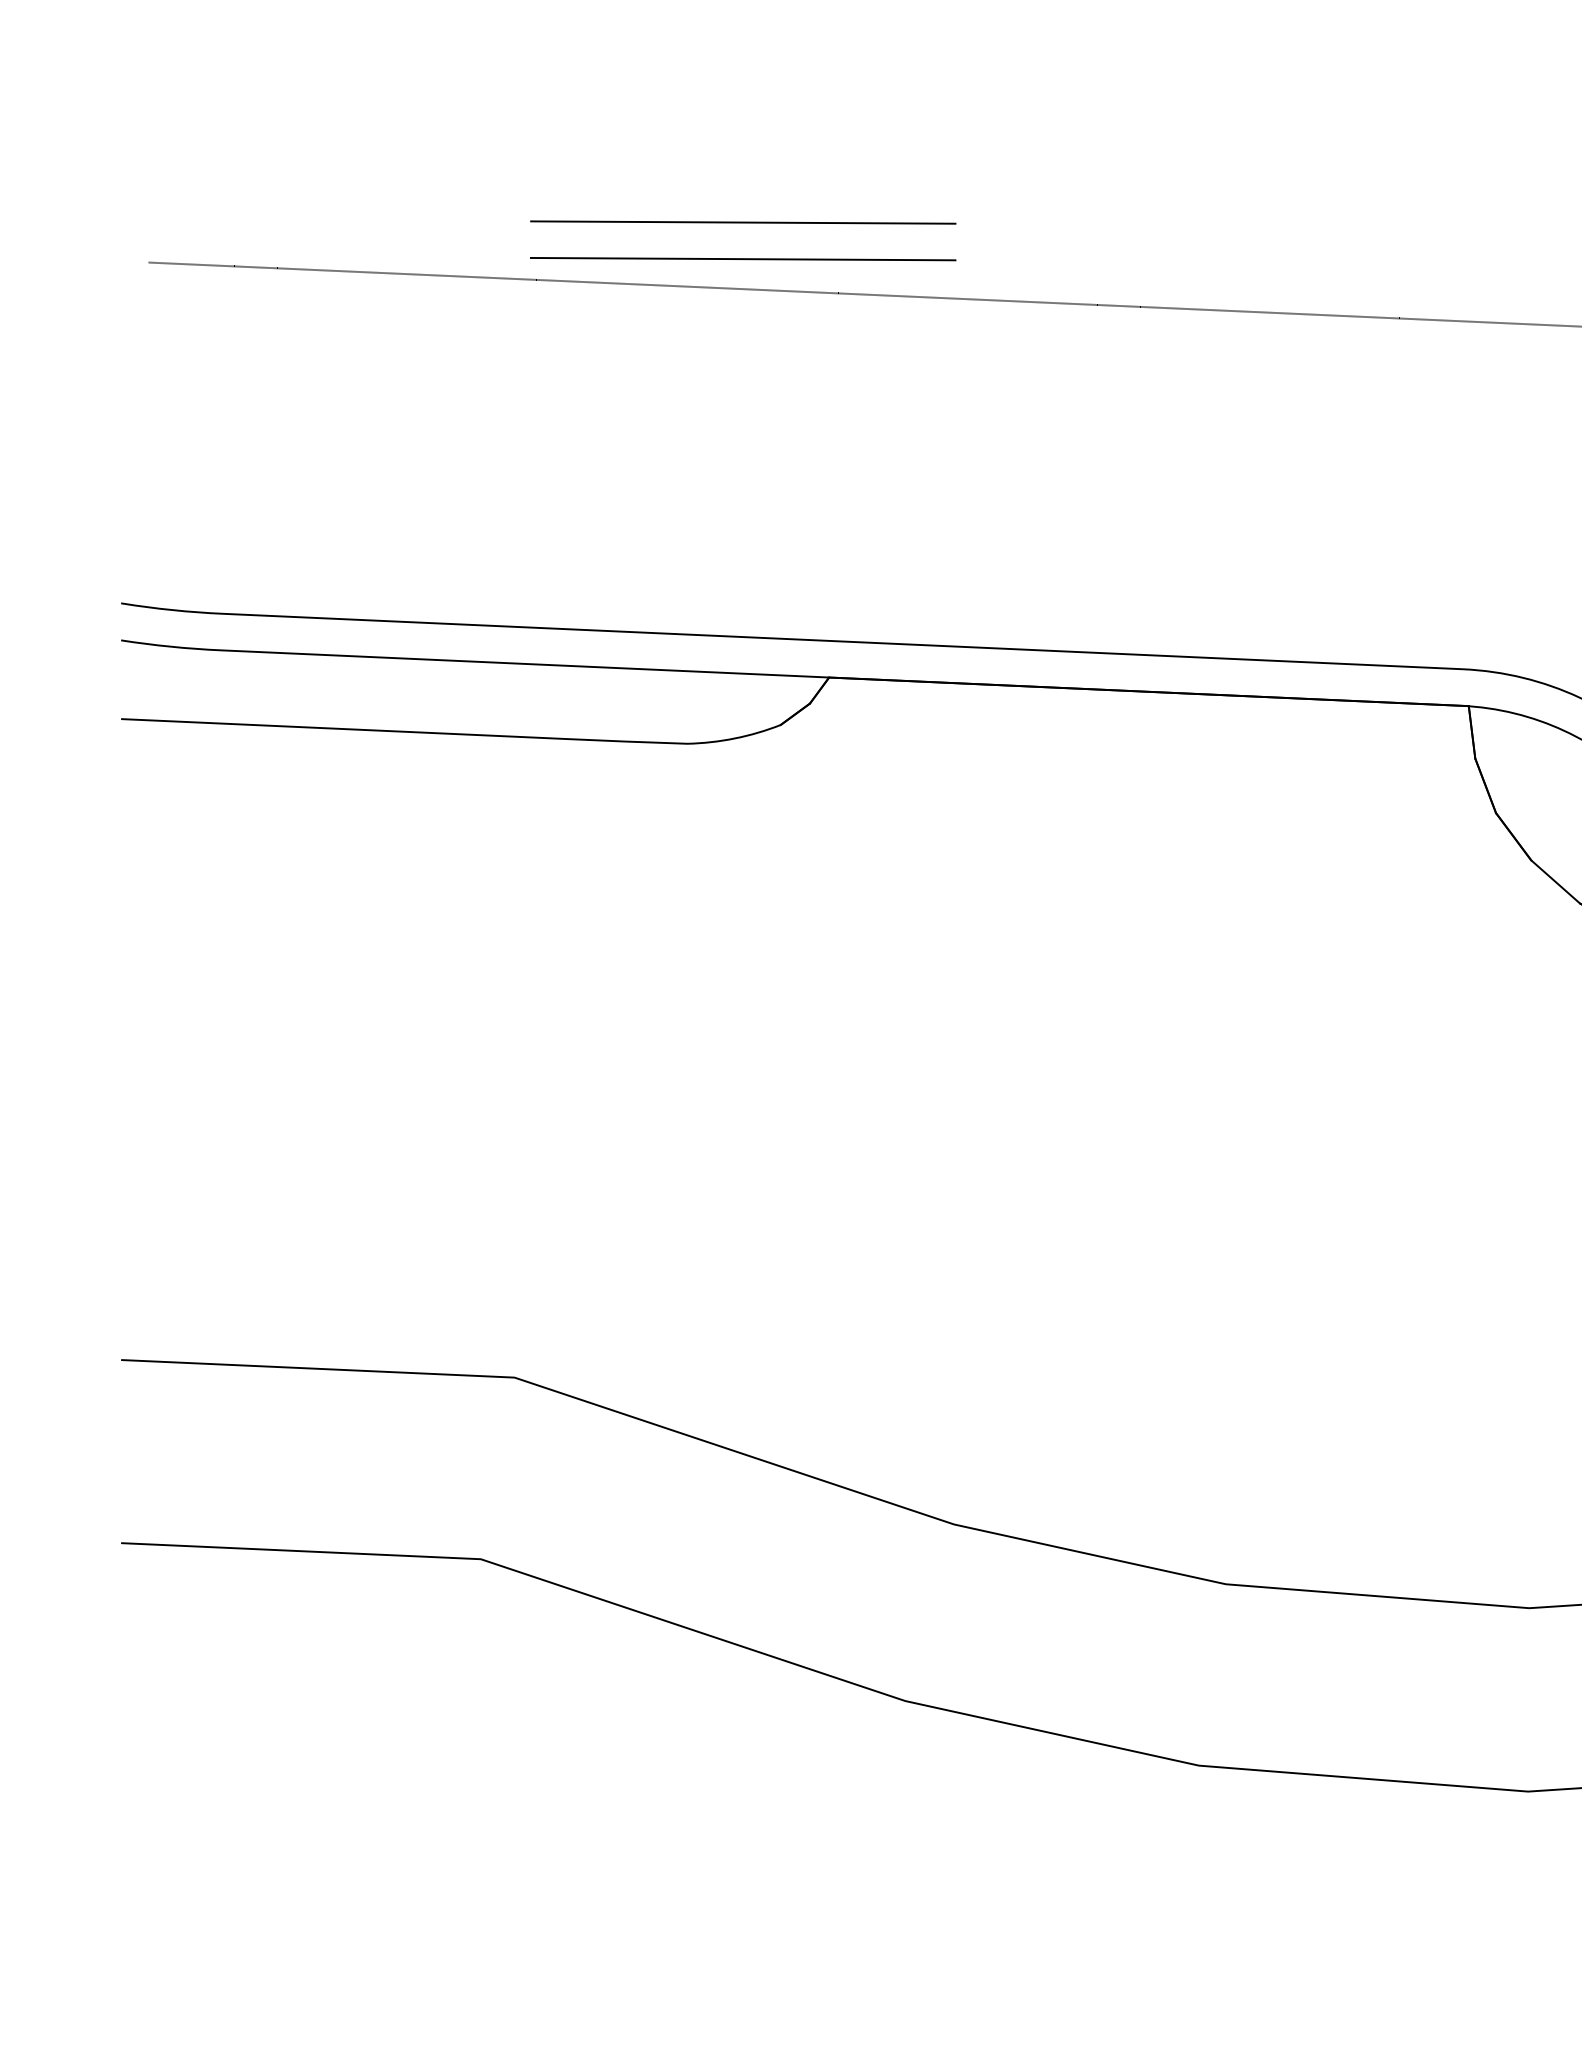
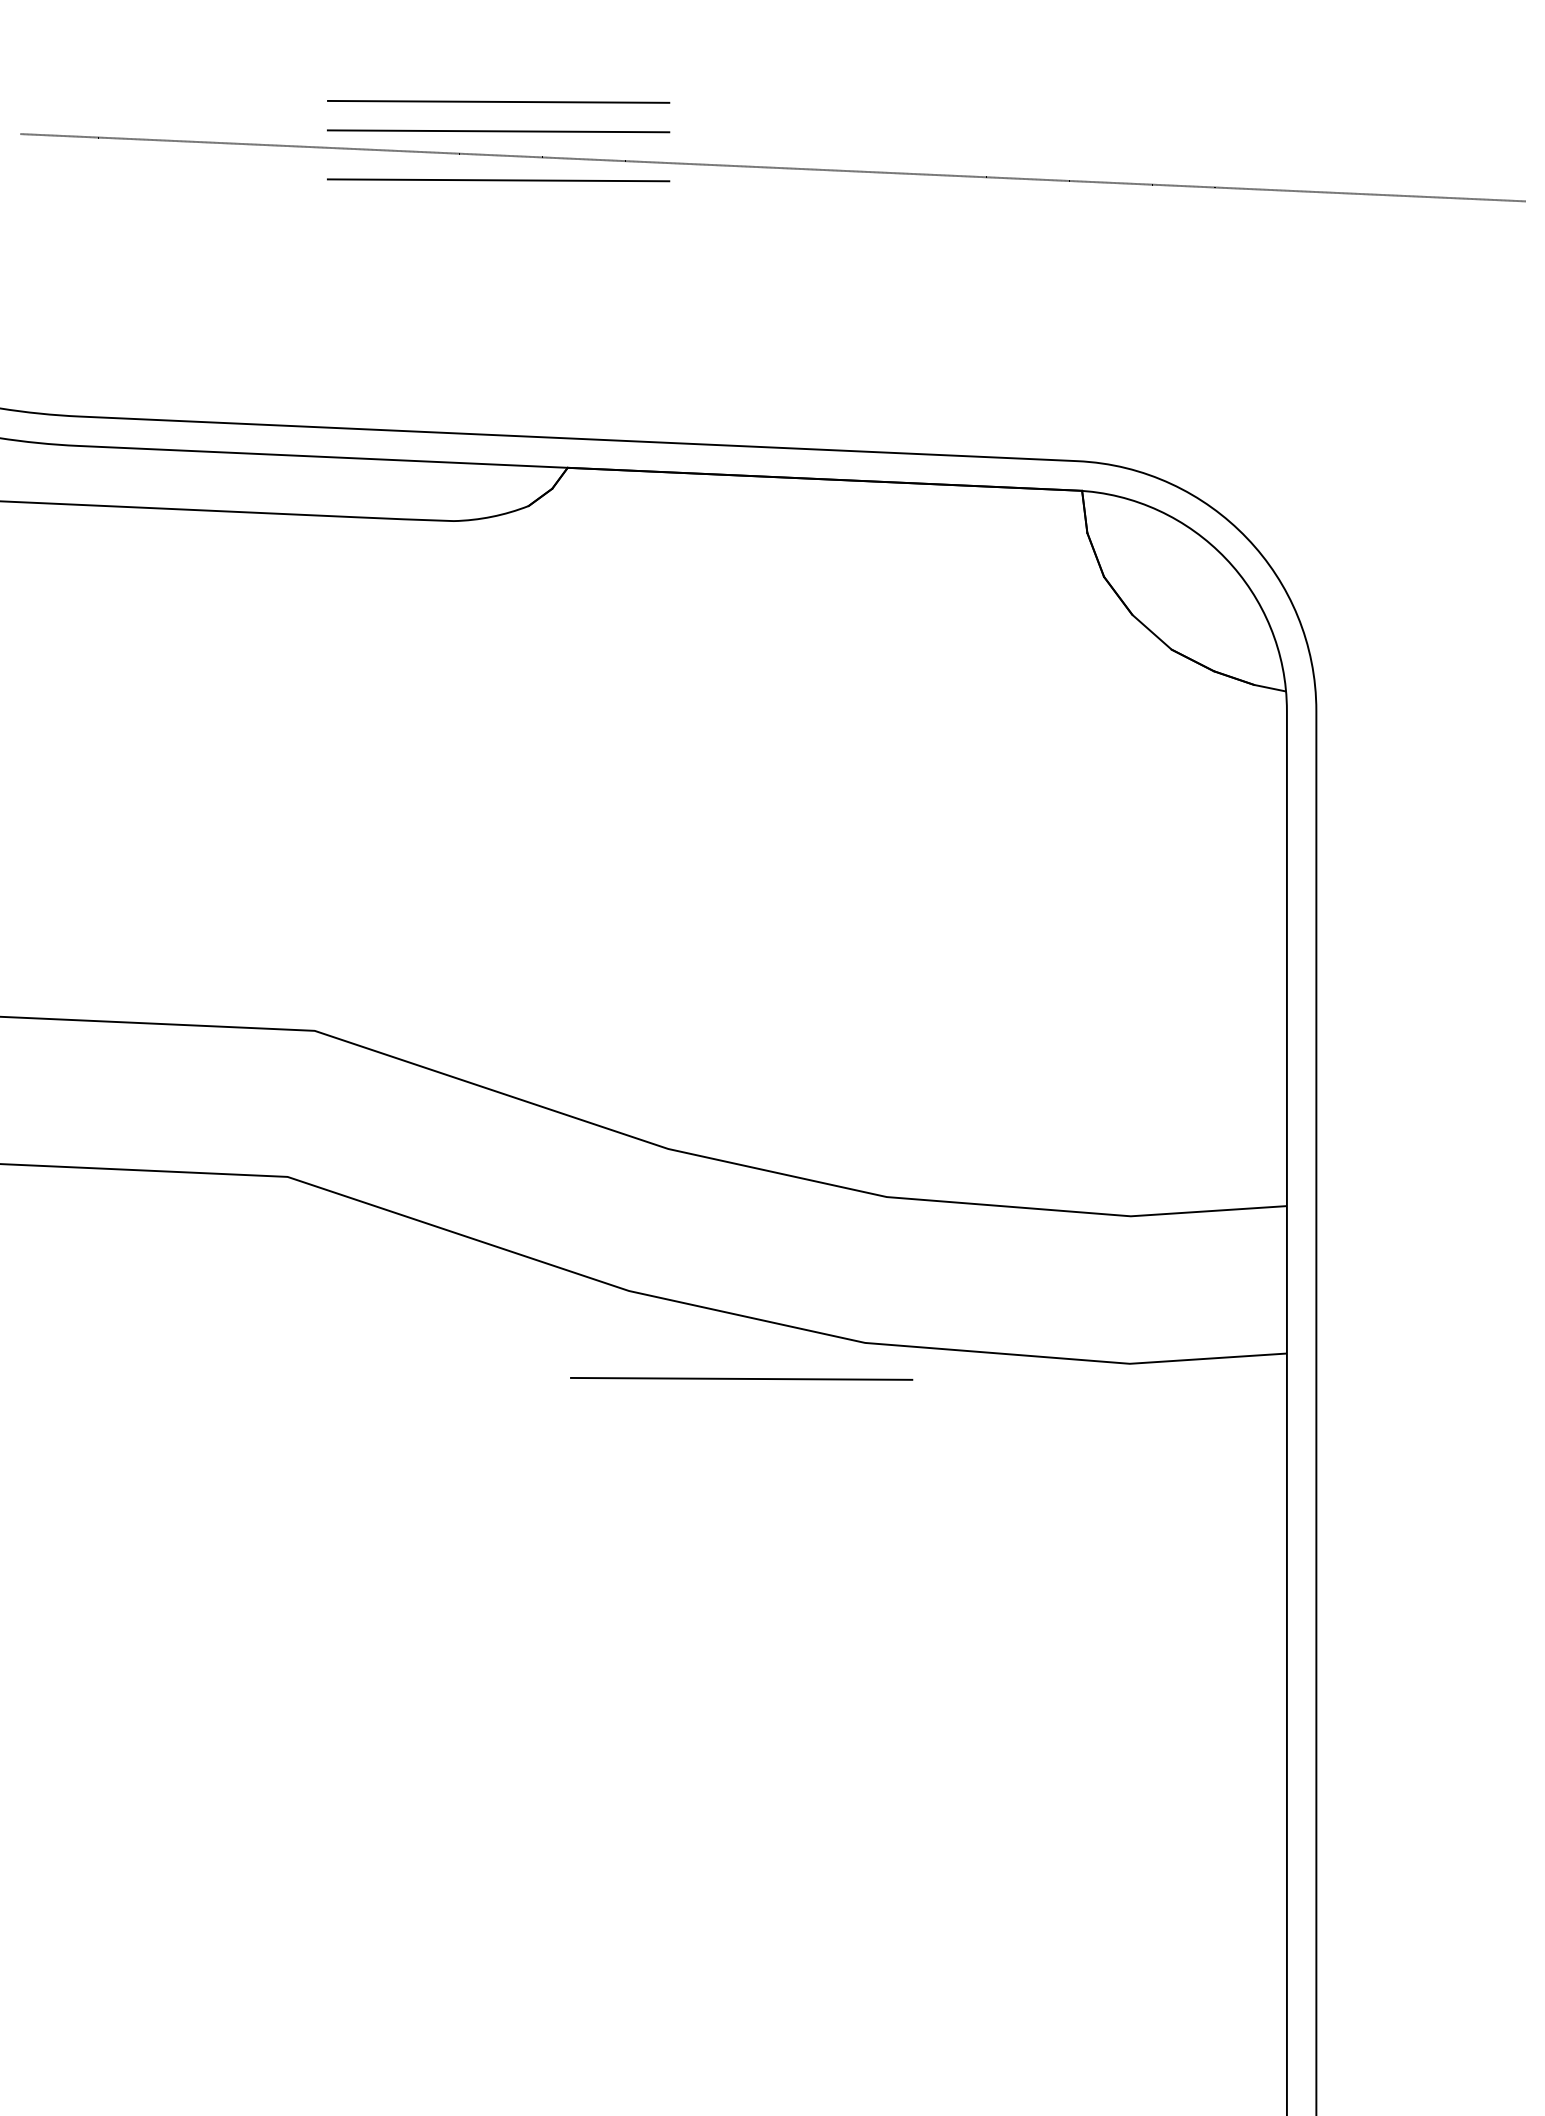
line: (743, 320) -> (498, 180), added
line: (1045, 1809) -> (741, 1378), added

